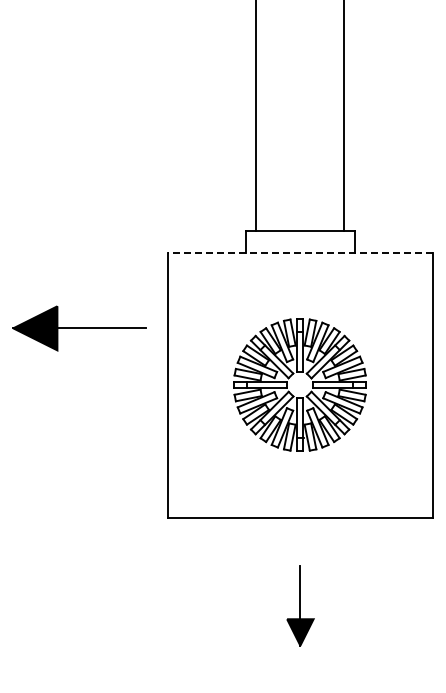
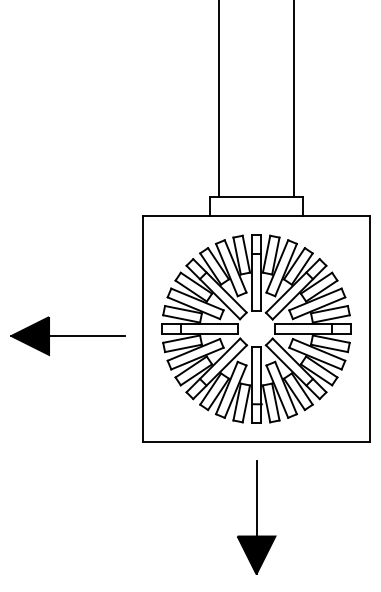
line: (299, 252) -> (255, 215), dashed -> solid
part: (79, 328) -> (67, 336), moved
part: (299, 384) -> (255, 328), size x1.67
part: (300, 605) -> (256, 517), size x1.67

